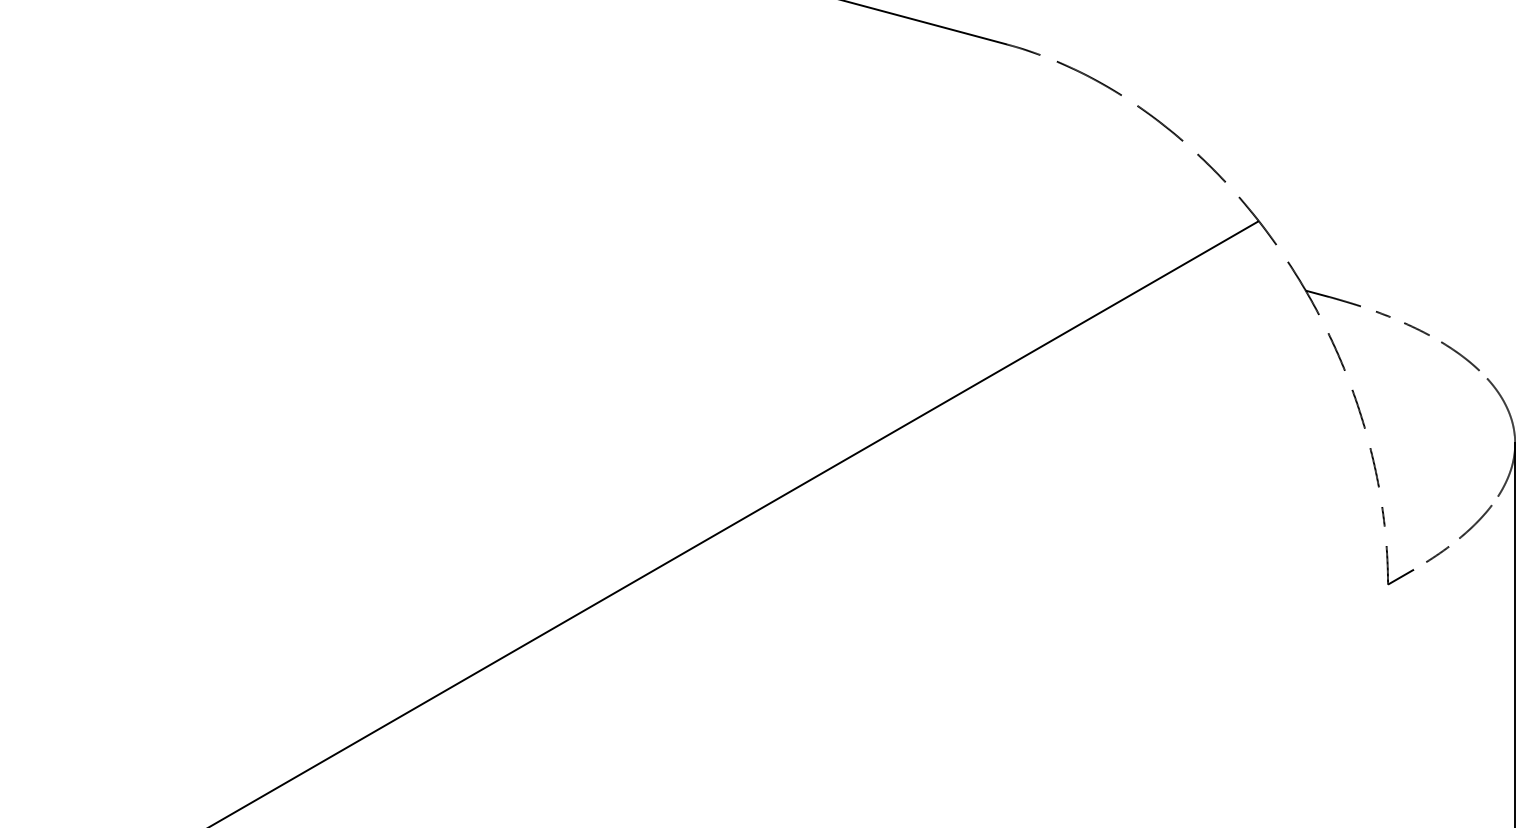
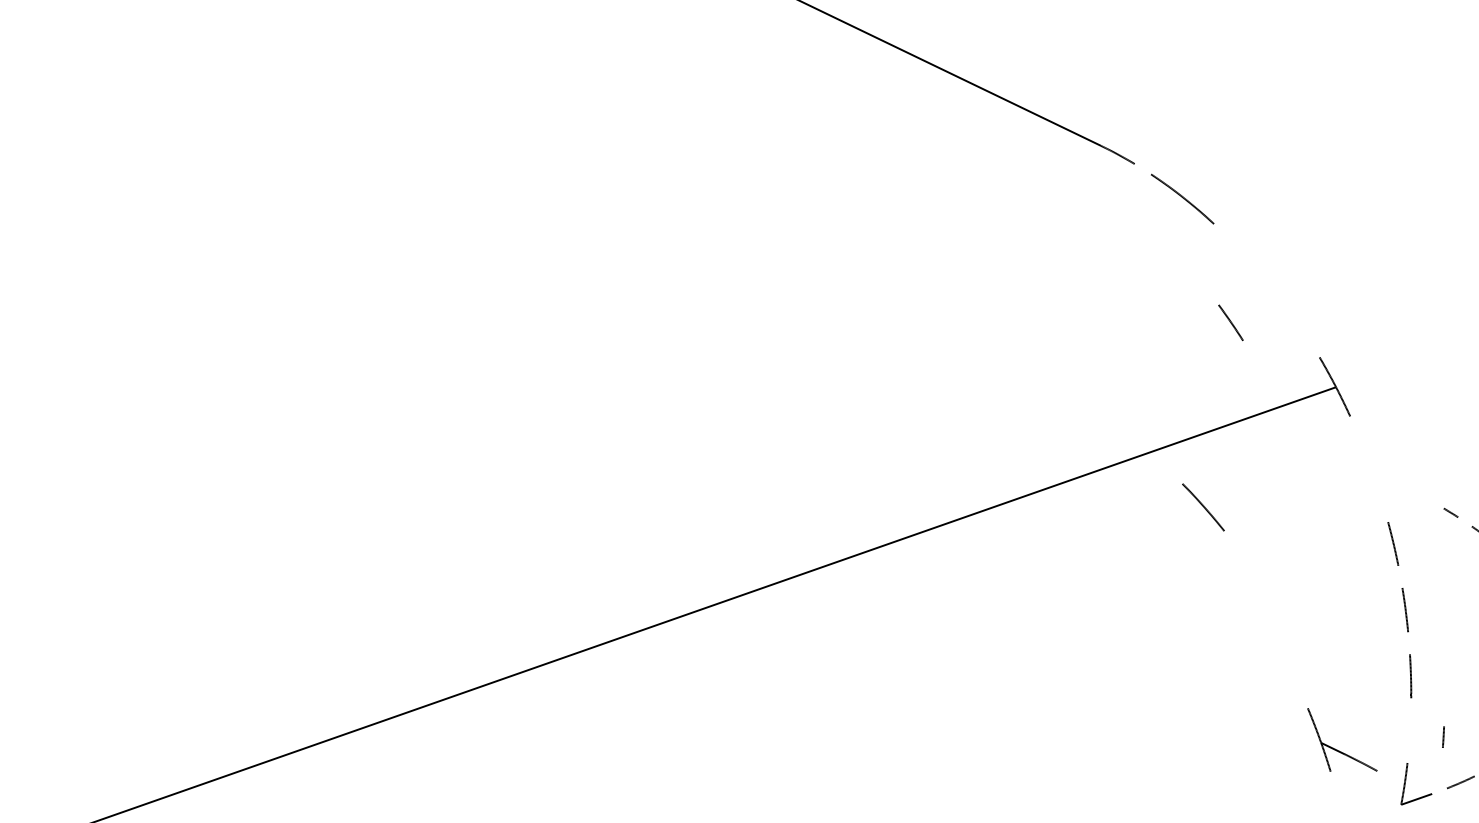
line: (1160, 123) -> (1203, 507), moved
line: (1211, 167) -> (1230, 322), moved
part: (1323, 288) -> (1340, 744), moved
line: (1383, 516) -> (1443, 736), moved

